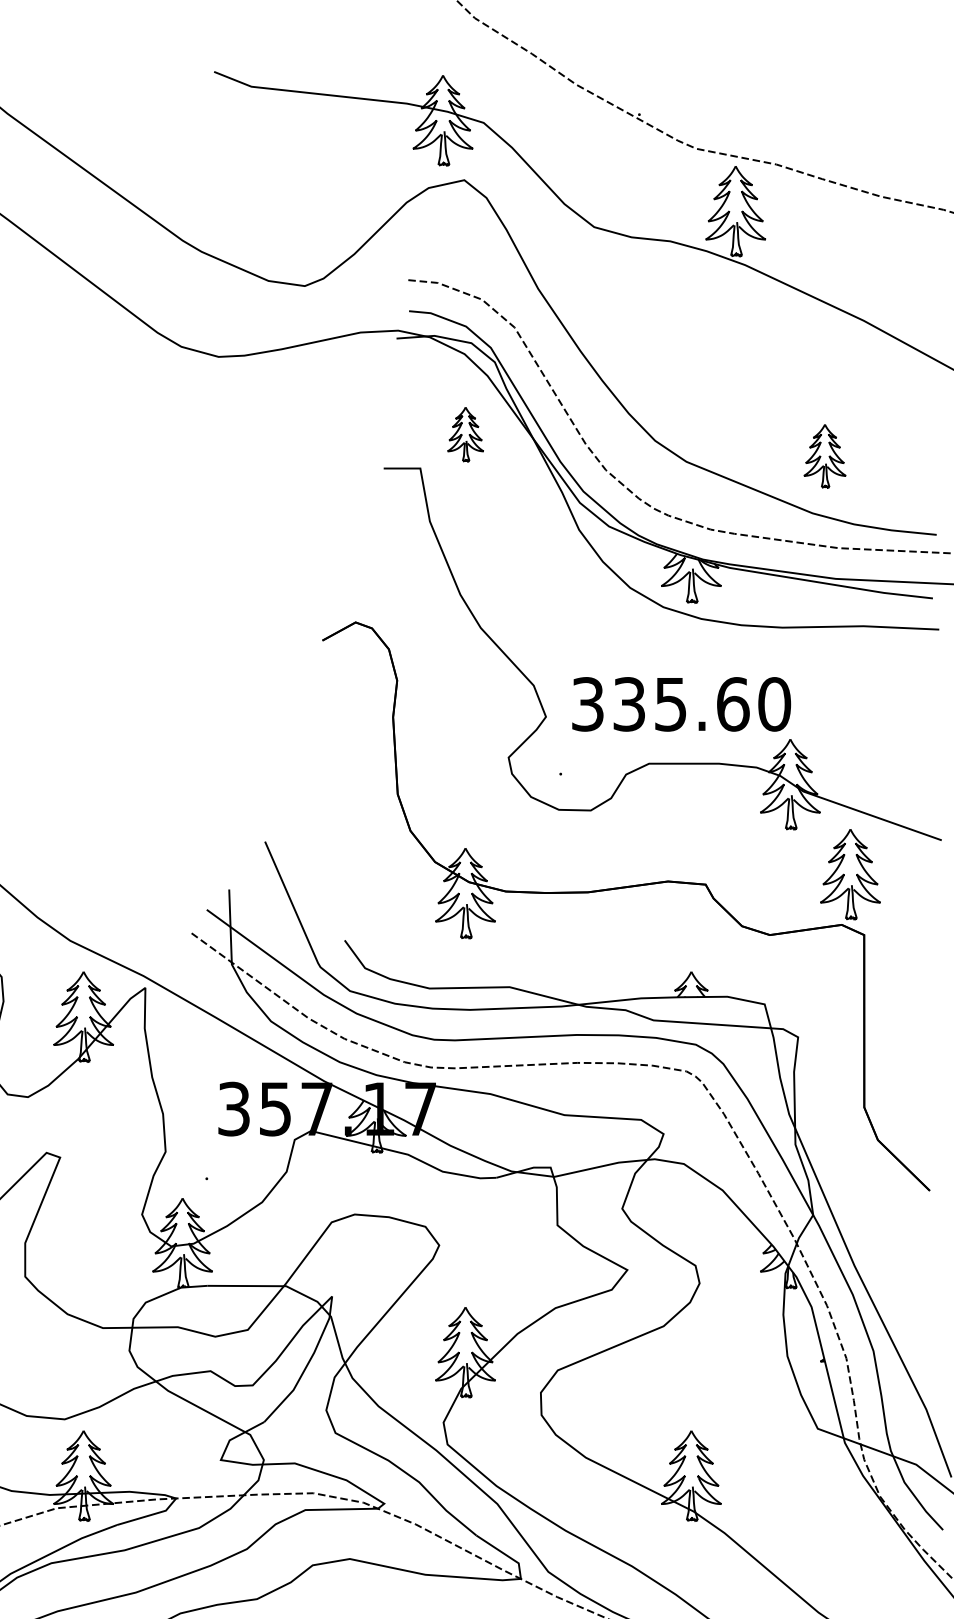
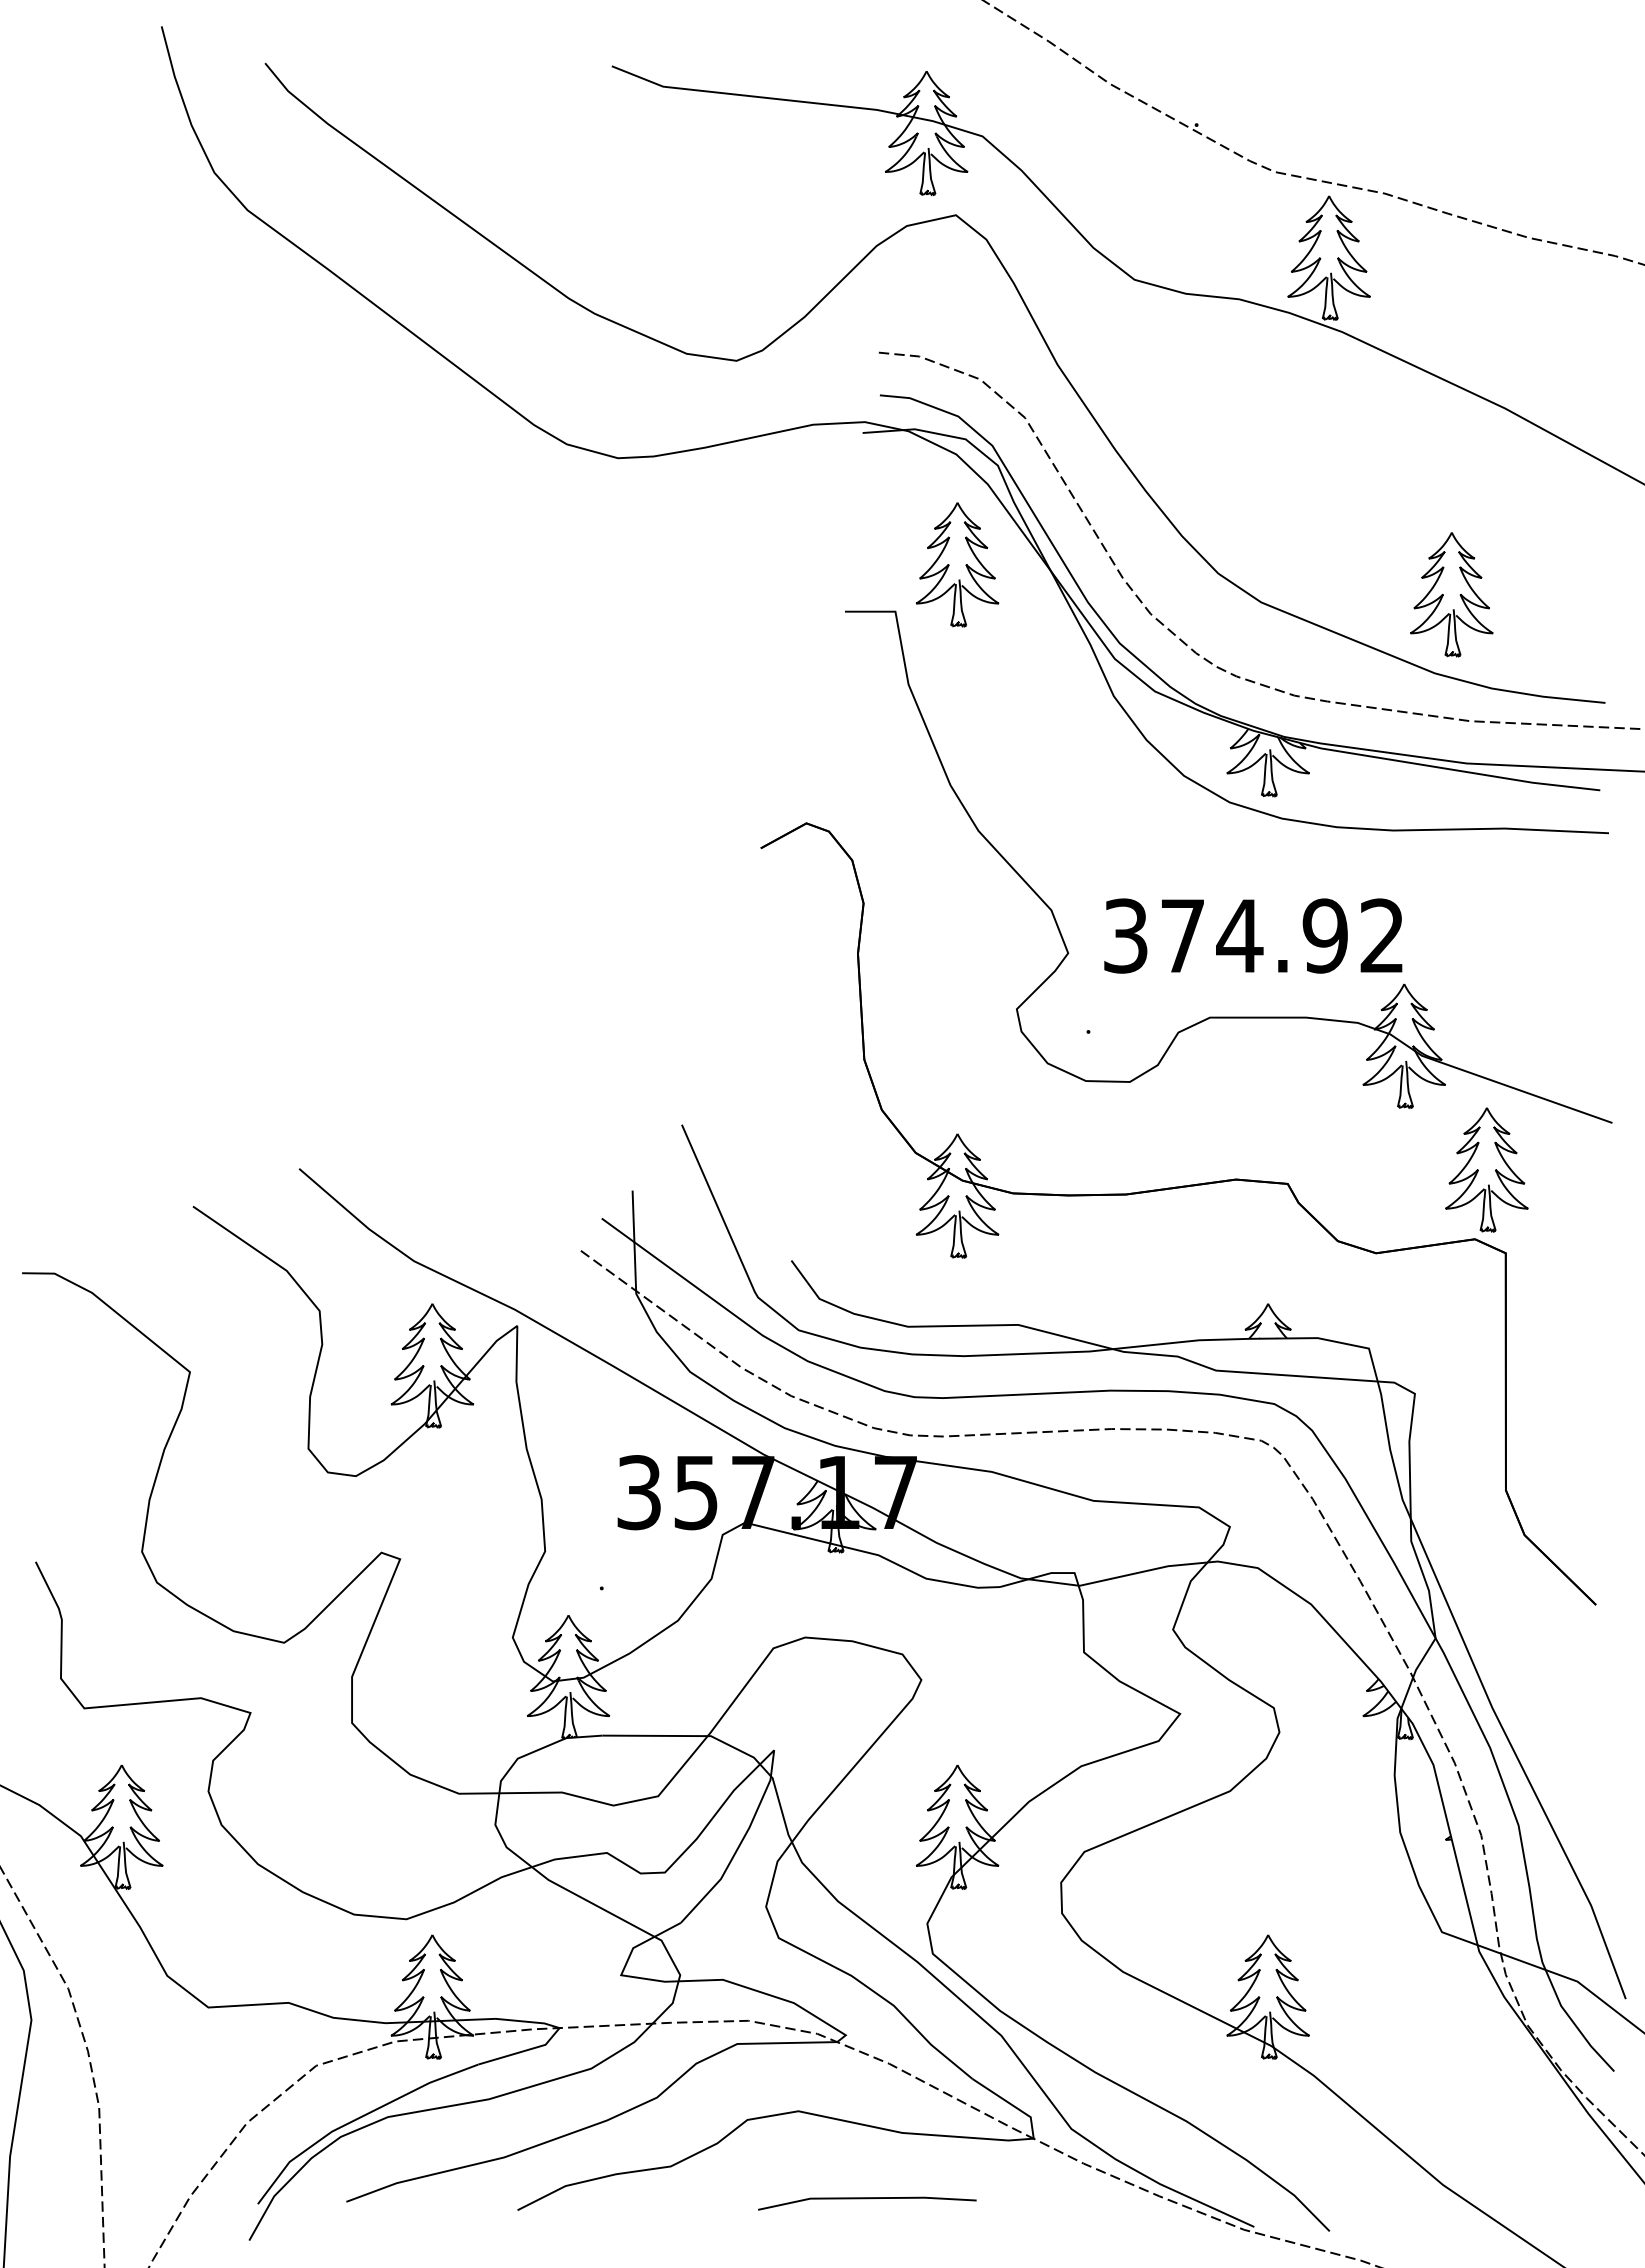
part: (465, 434) -> (957, 564), size x1.67
part: (824, 456) -> (1451, 594), size x1.43
text: (702, 703) -> (1283, 935), 335.60 -> 374.92

